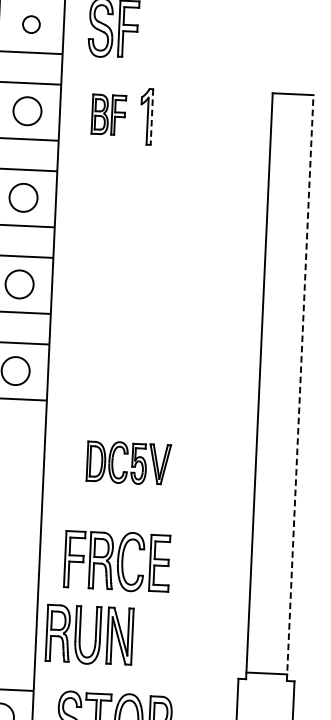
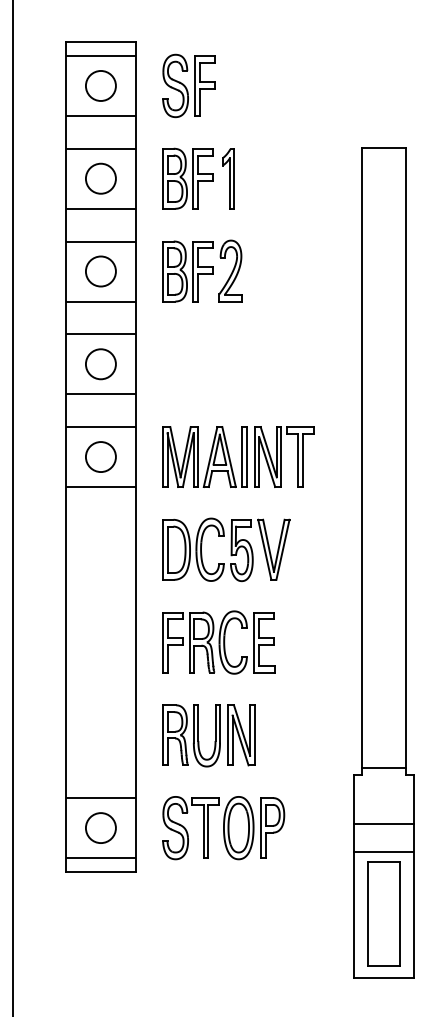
circle: (31, 24) -> (100, 85), size x1.67
part: (108, 114) -> (187, 178), size x1.43
line: (152, 116) -> (234, 178), dashed -> solid
part: (118, 201) -> (202, 270), added
part: (144, 376) -> (238, 456), added
line: (299, 388) -> (405, 461), dashed -> solid
part: (128, 462) -> (226, 549), size x1.43
part: (117, 561) -> (218, 642), moved
part: (95, 635) -> (215, 735), moved

